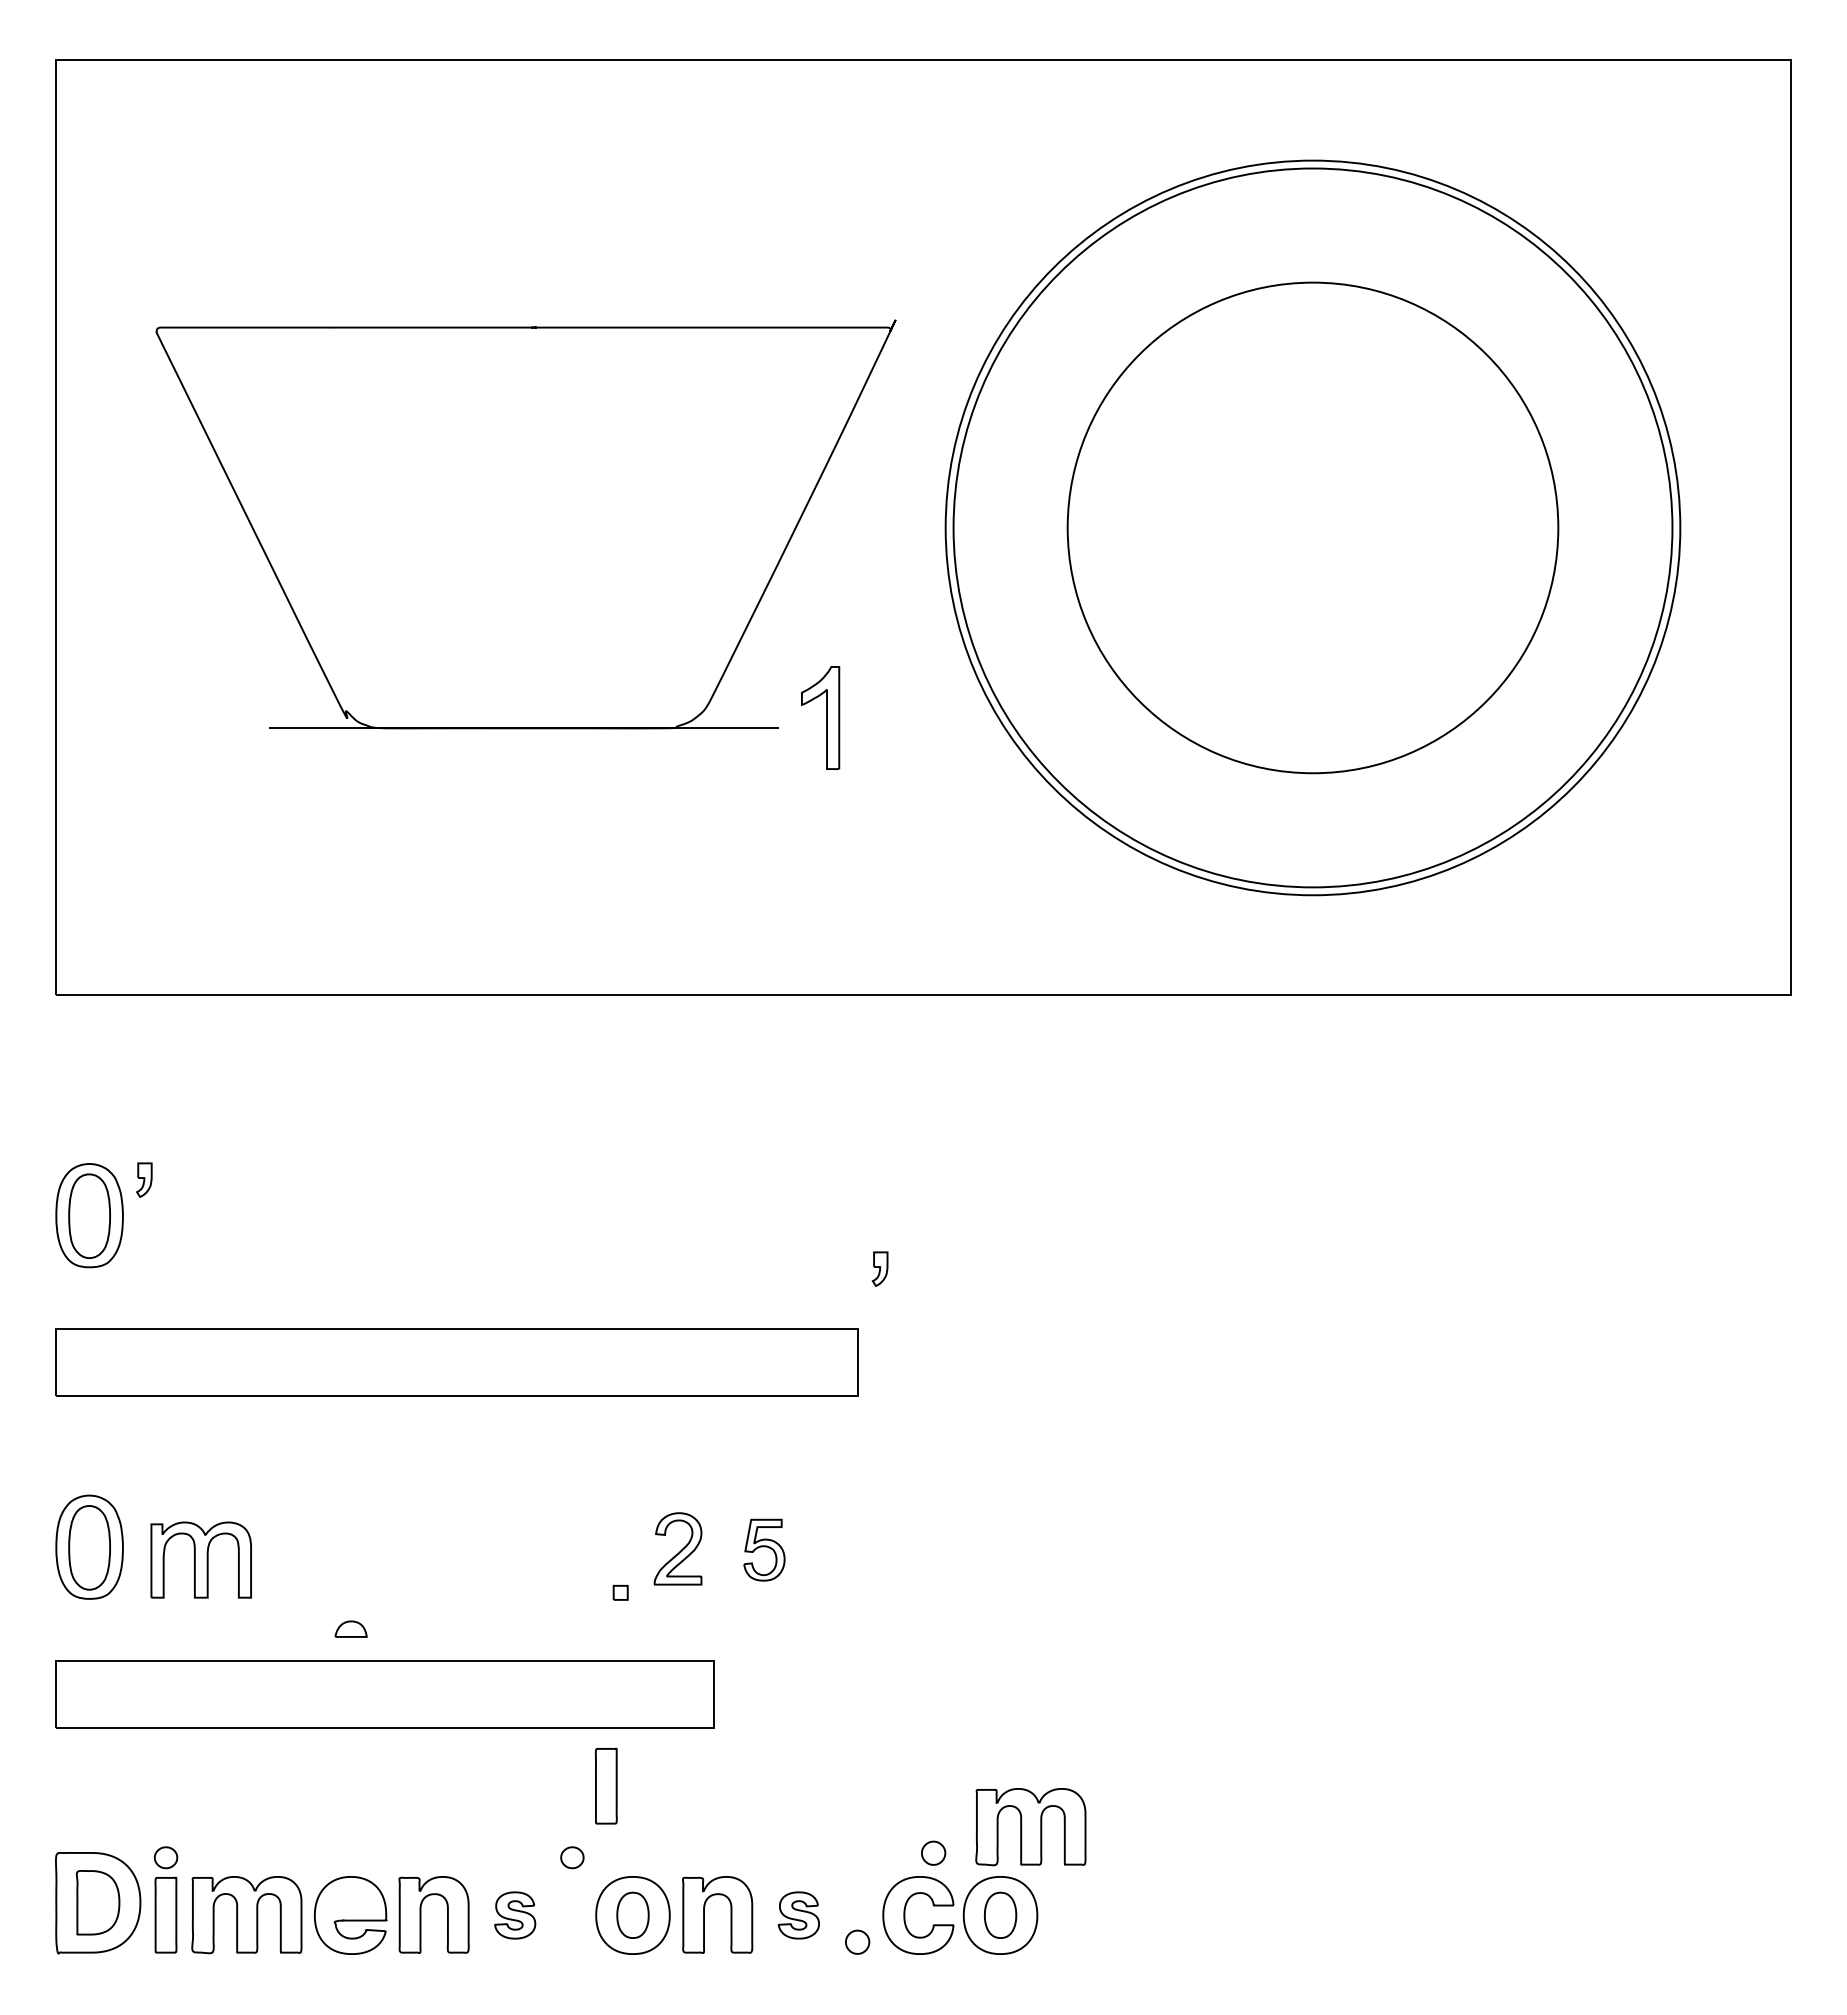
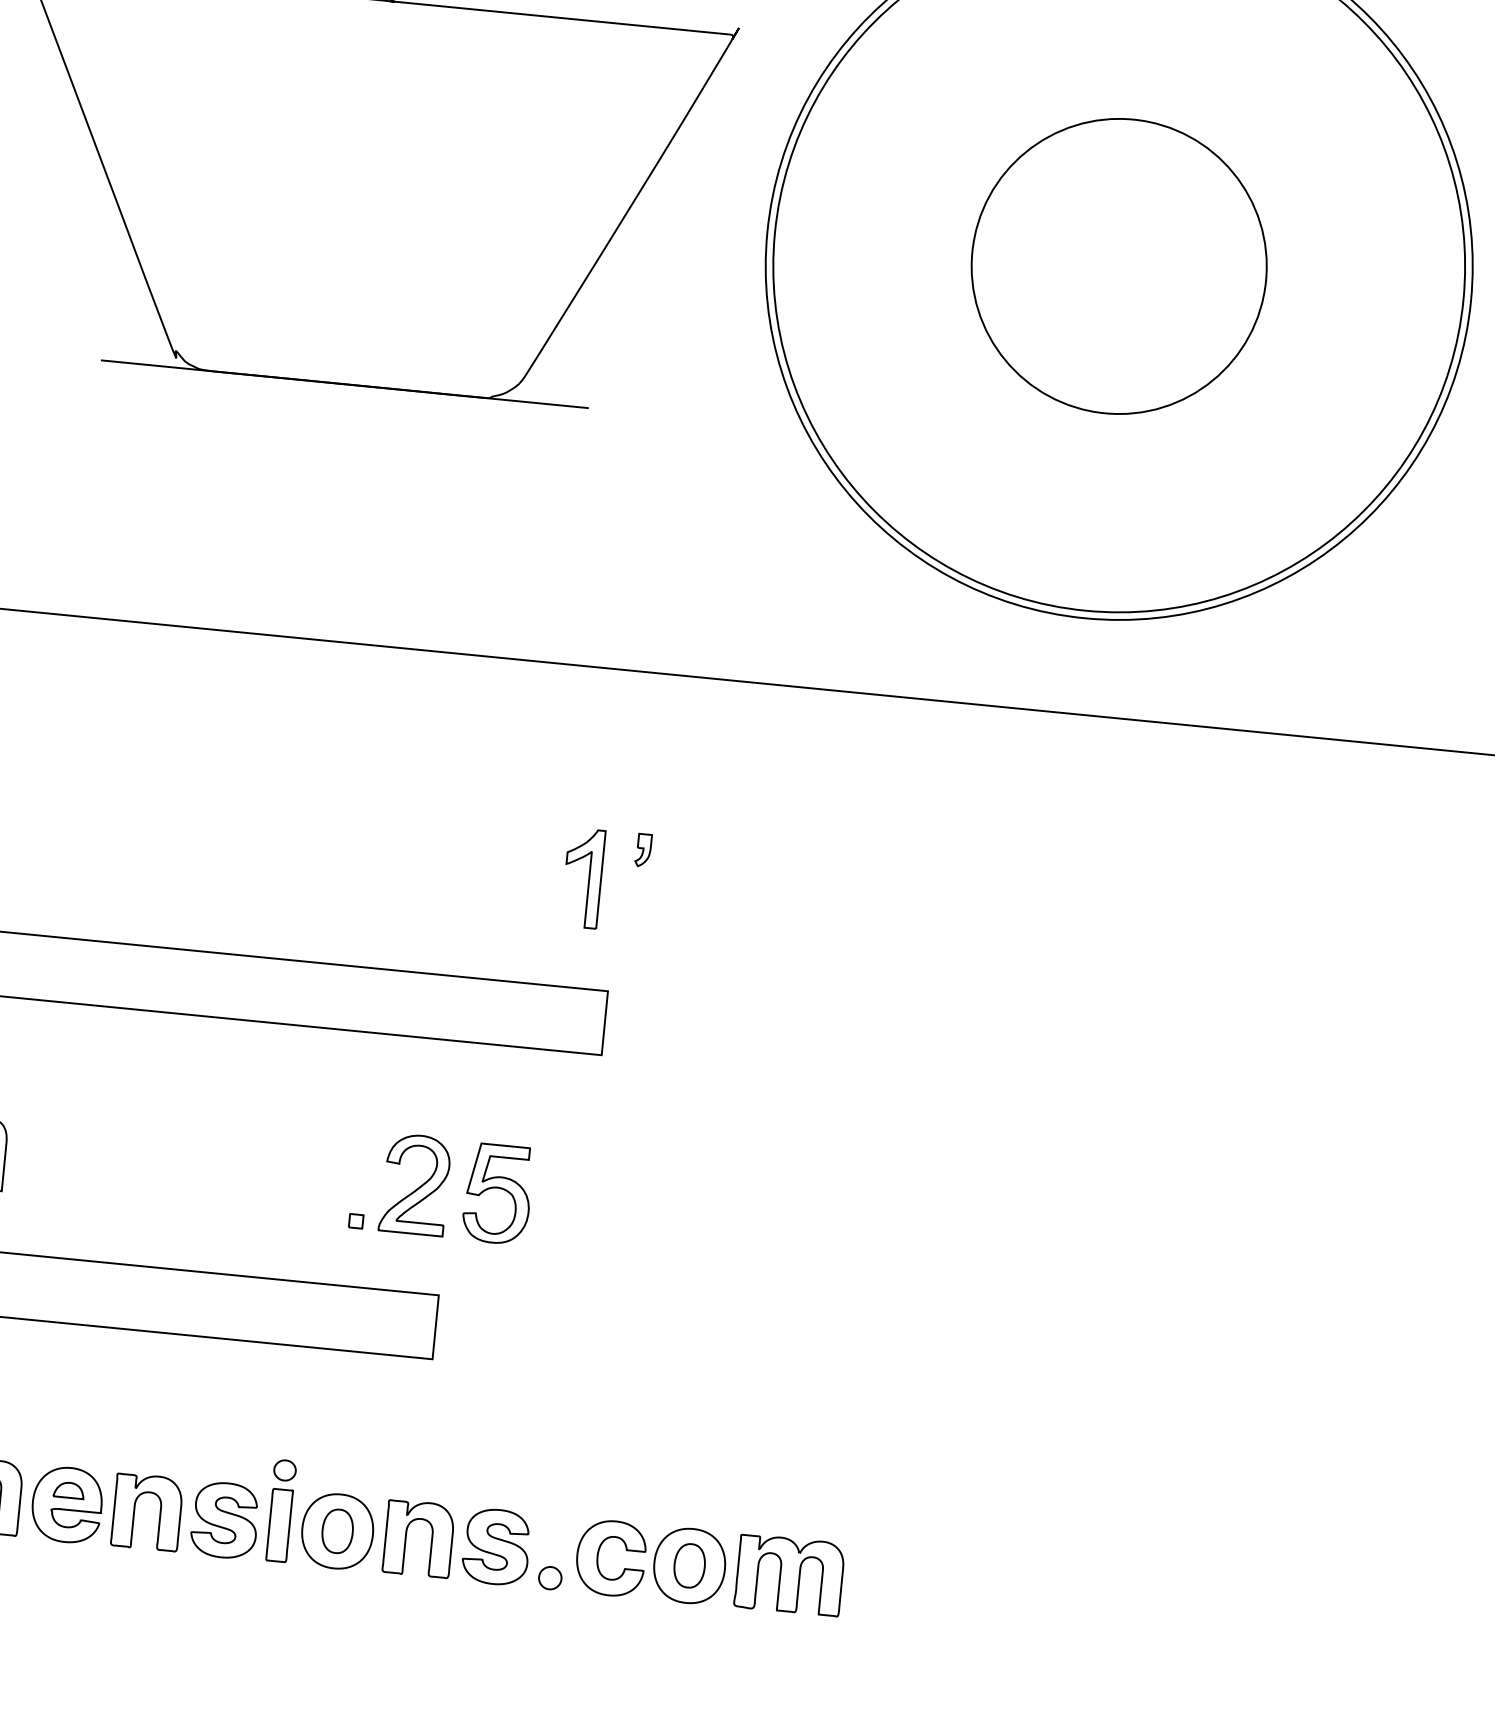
circle: (1312, 527) -> (1118, 265), size x0.62
part: (820, 717) -> (583, 877), moved
part: (879, 1268) -> (642, 849), moved
part: (677, 1548) -> (414, 1184), size x1.43
part: (764, 1549) -> (497, 1193), size x1.67
part: (350, 1628) -> (68, 1489), moved
part: (605, 1785) -> (278, 1524), moved
part: (1030, 1827) -> (789, 1575), moved
part: (933, 1852) -> (631, 1499), removed
part: (514, 1915) -> (224, 1520), size x1.67
part: (798, 1915) -> (496, 1547), size x1.67

